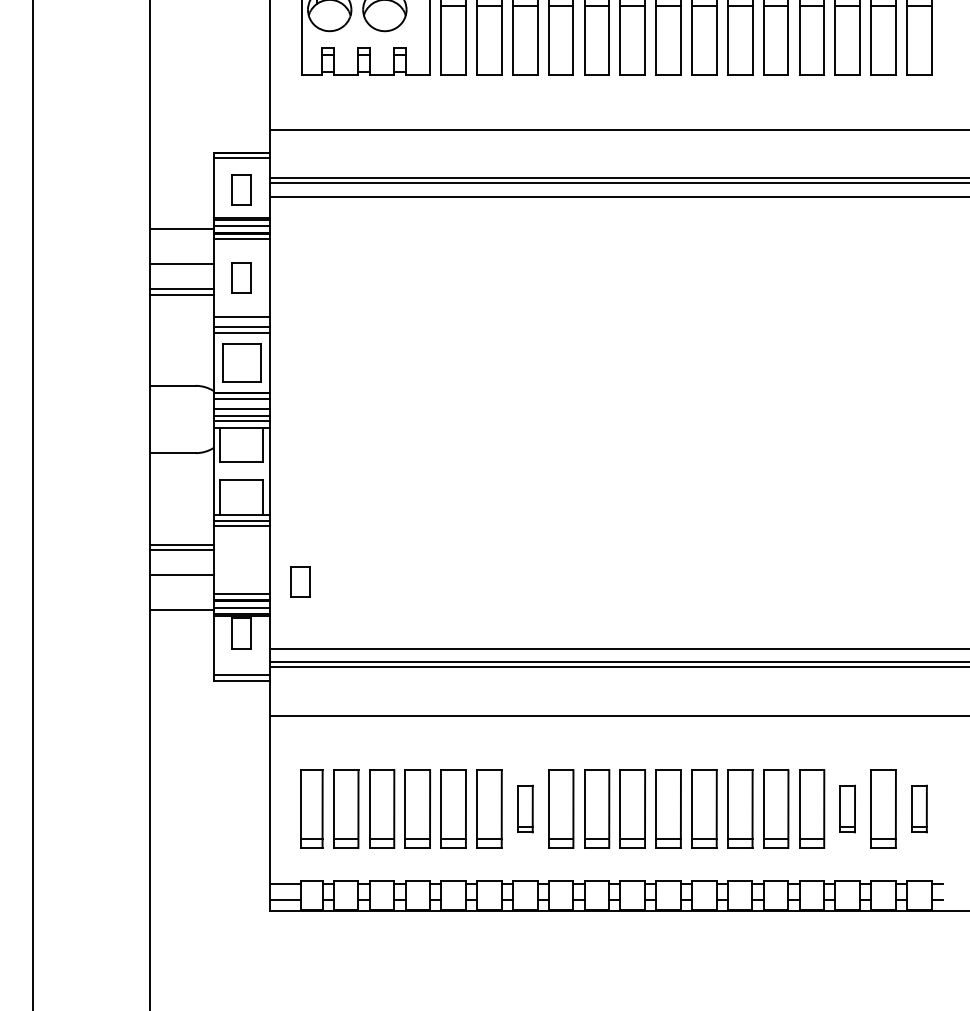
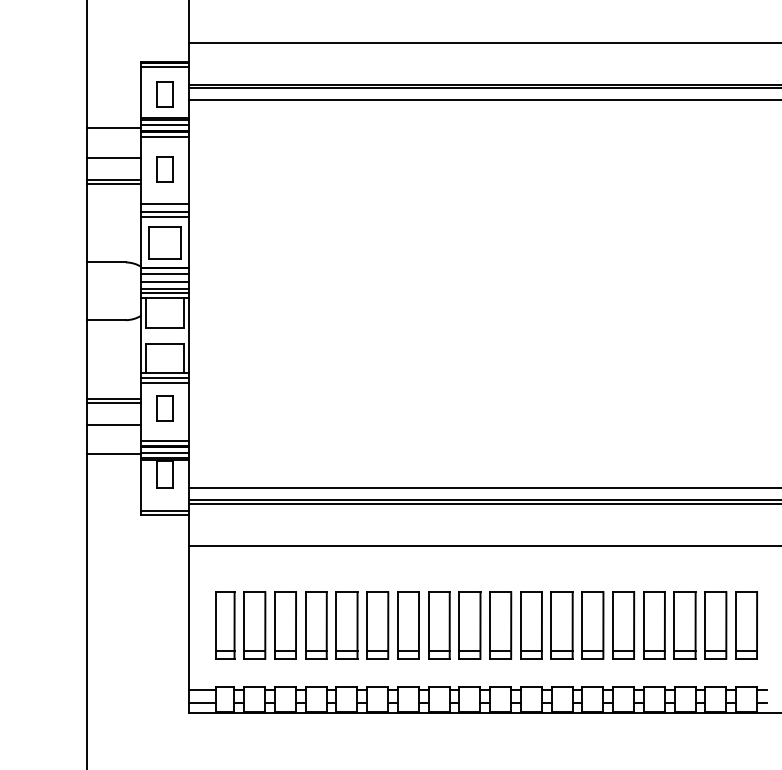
part: (300, 581) -> (165, 407), moved
part: (525, 808) -> (408, 624), size x1.67
part: (847, 808) -> (684, 624), size x1.67
part: (919, 808) -> (746, 624), size x1.67

